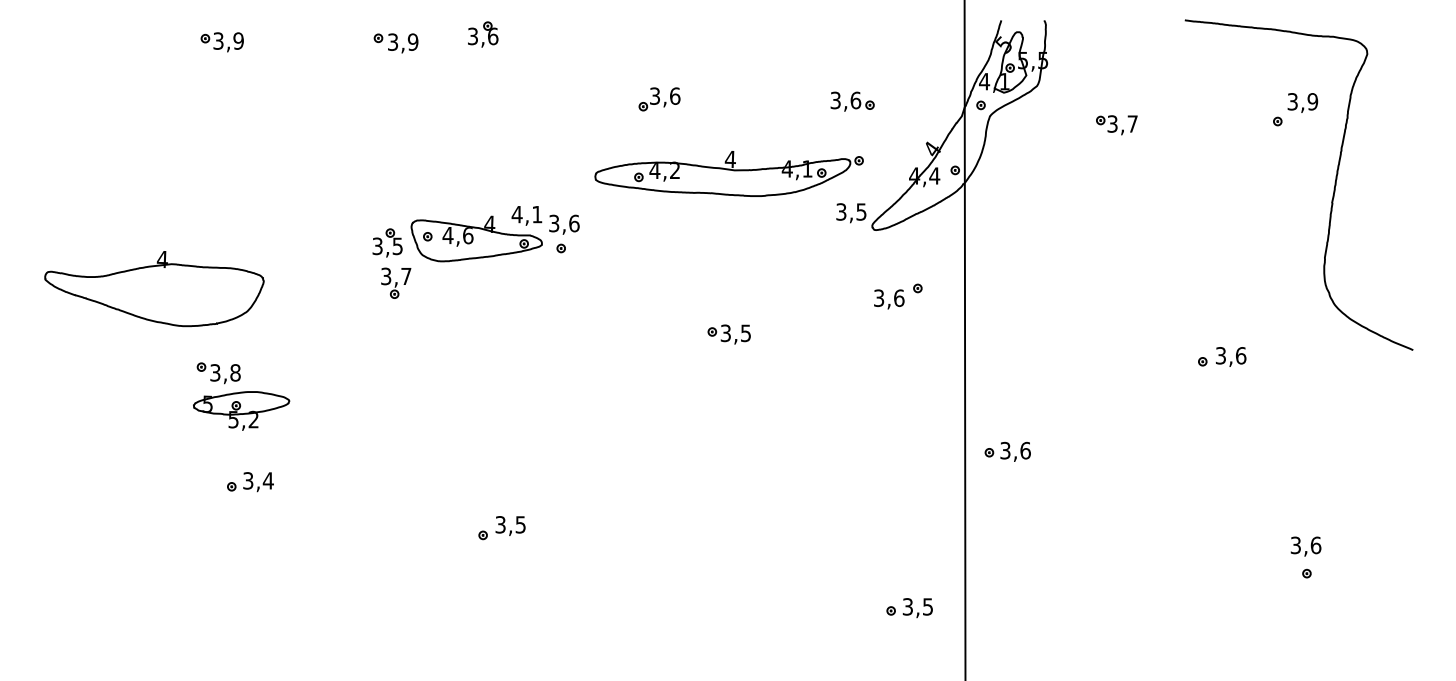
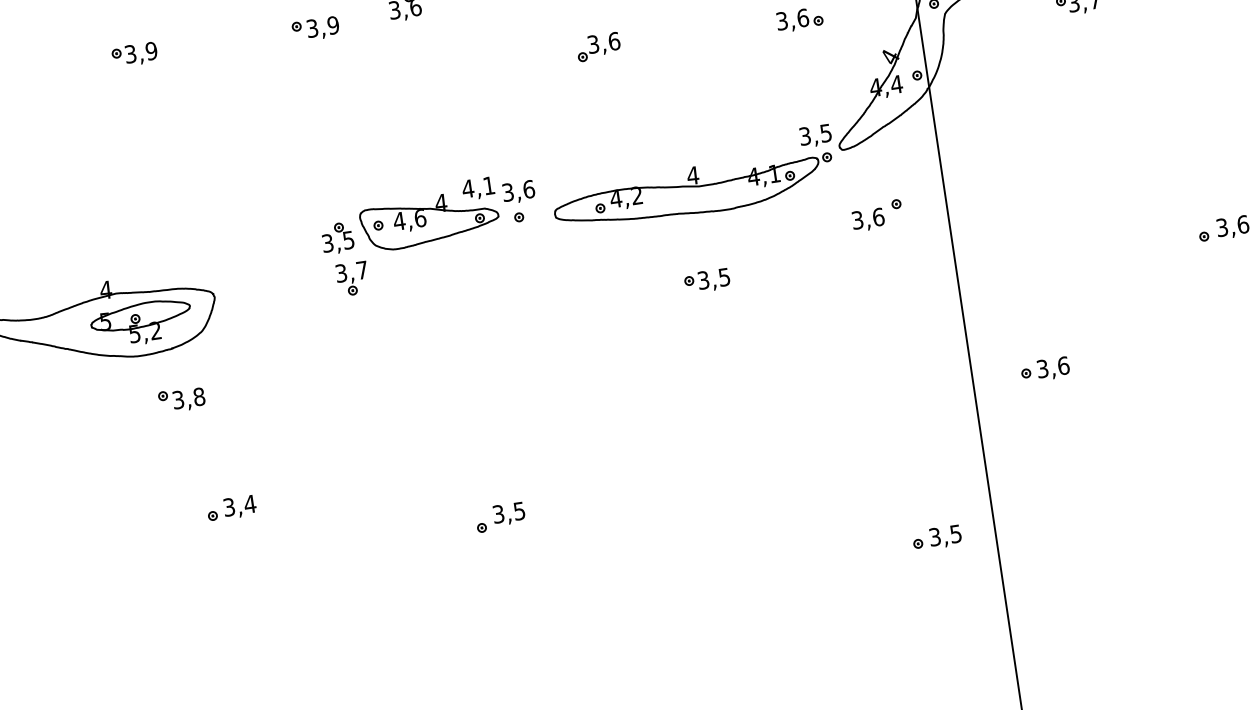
part: (728, 173) -> (693, 190), moved
part: (241, 410) -> (141, 323), moved
part: (1007, 451) -> (1044, 369), moved

